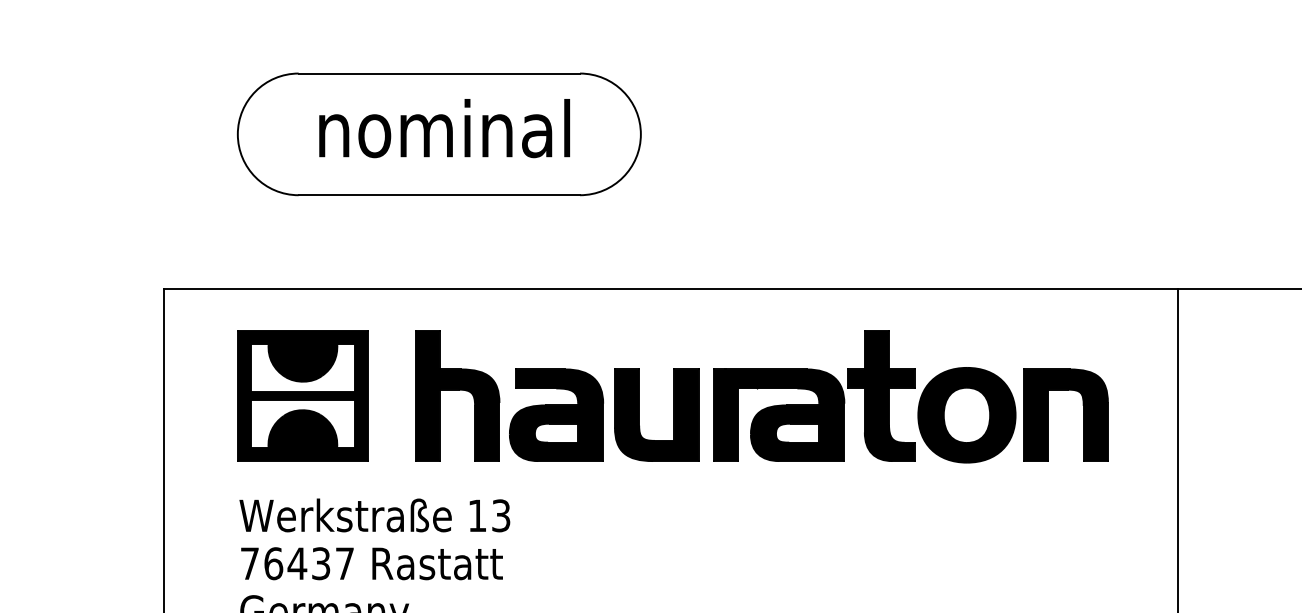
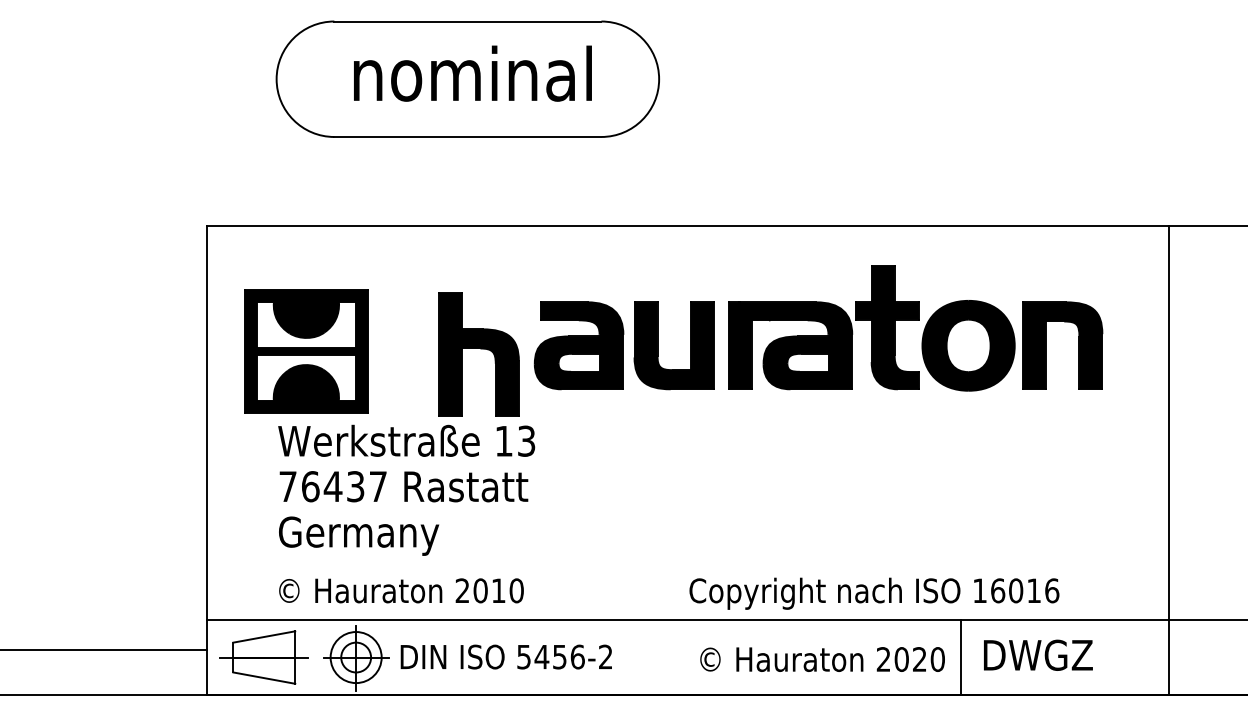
part: (303, 395) -> (306, 351), moved
part: (456, 395) -> (478, 354), moved

